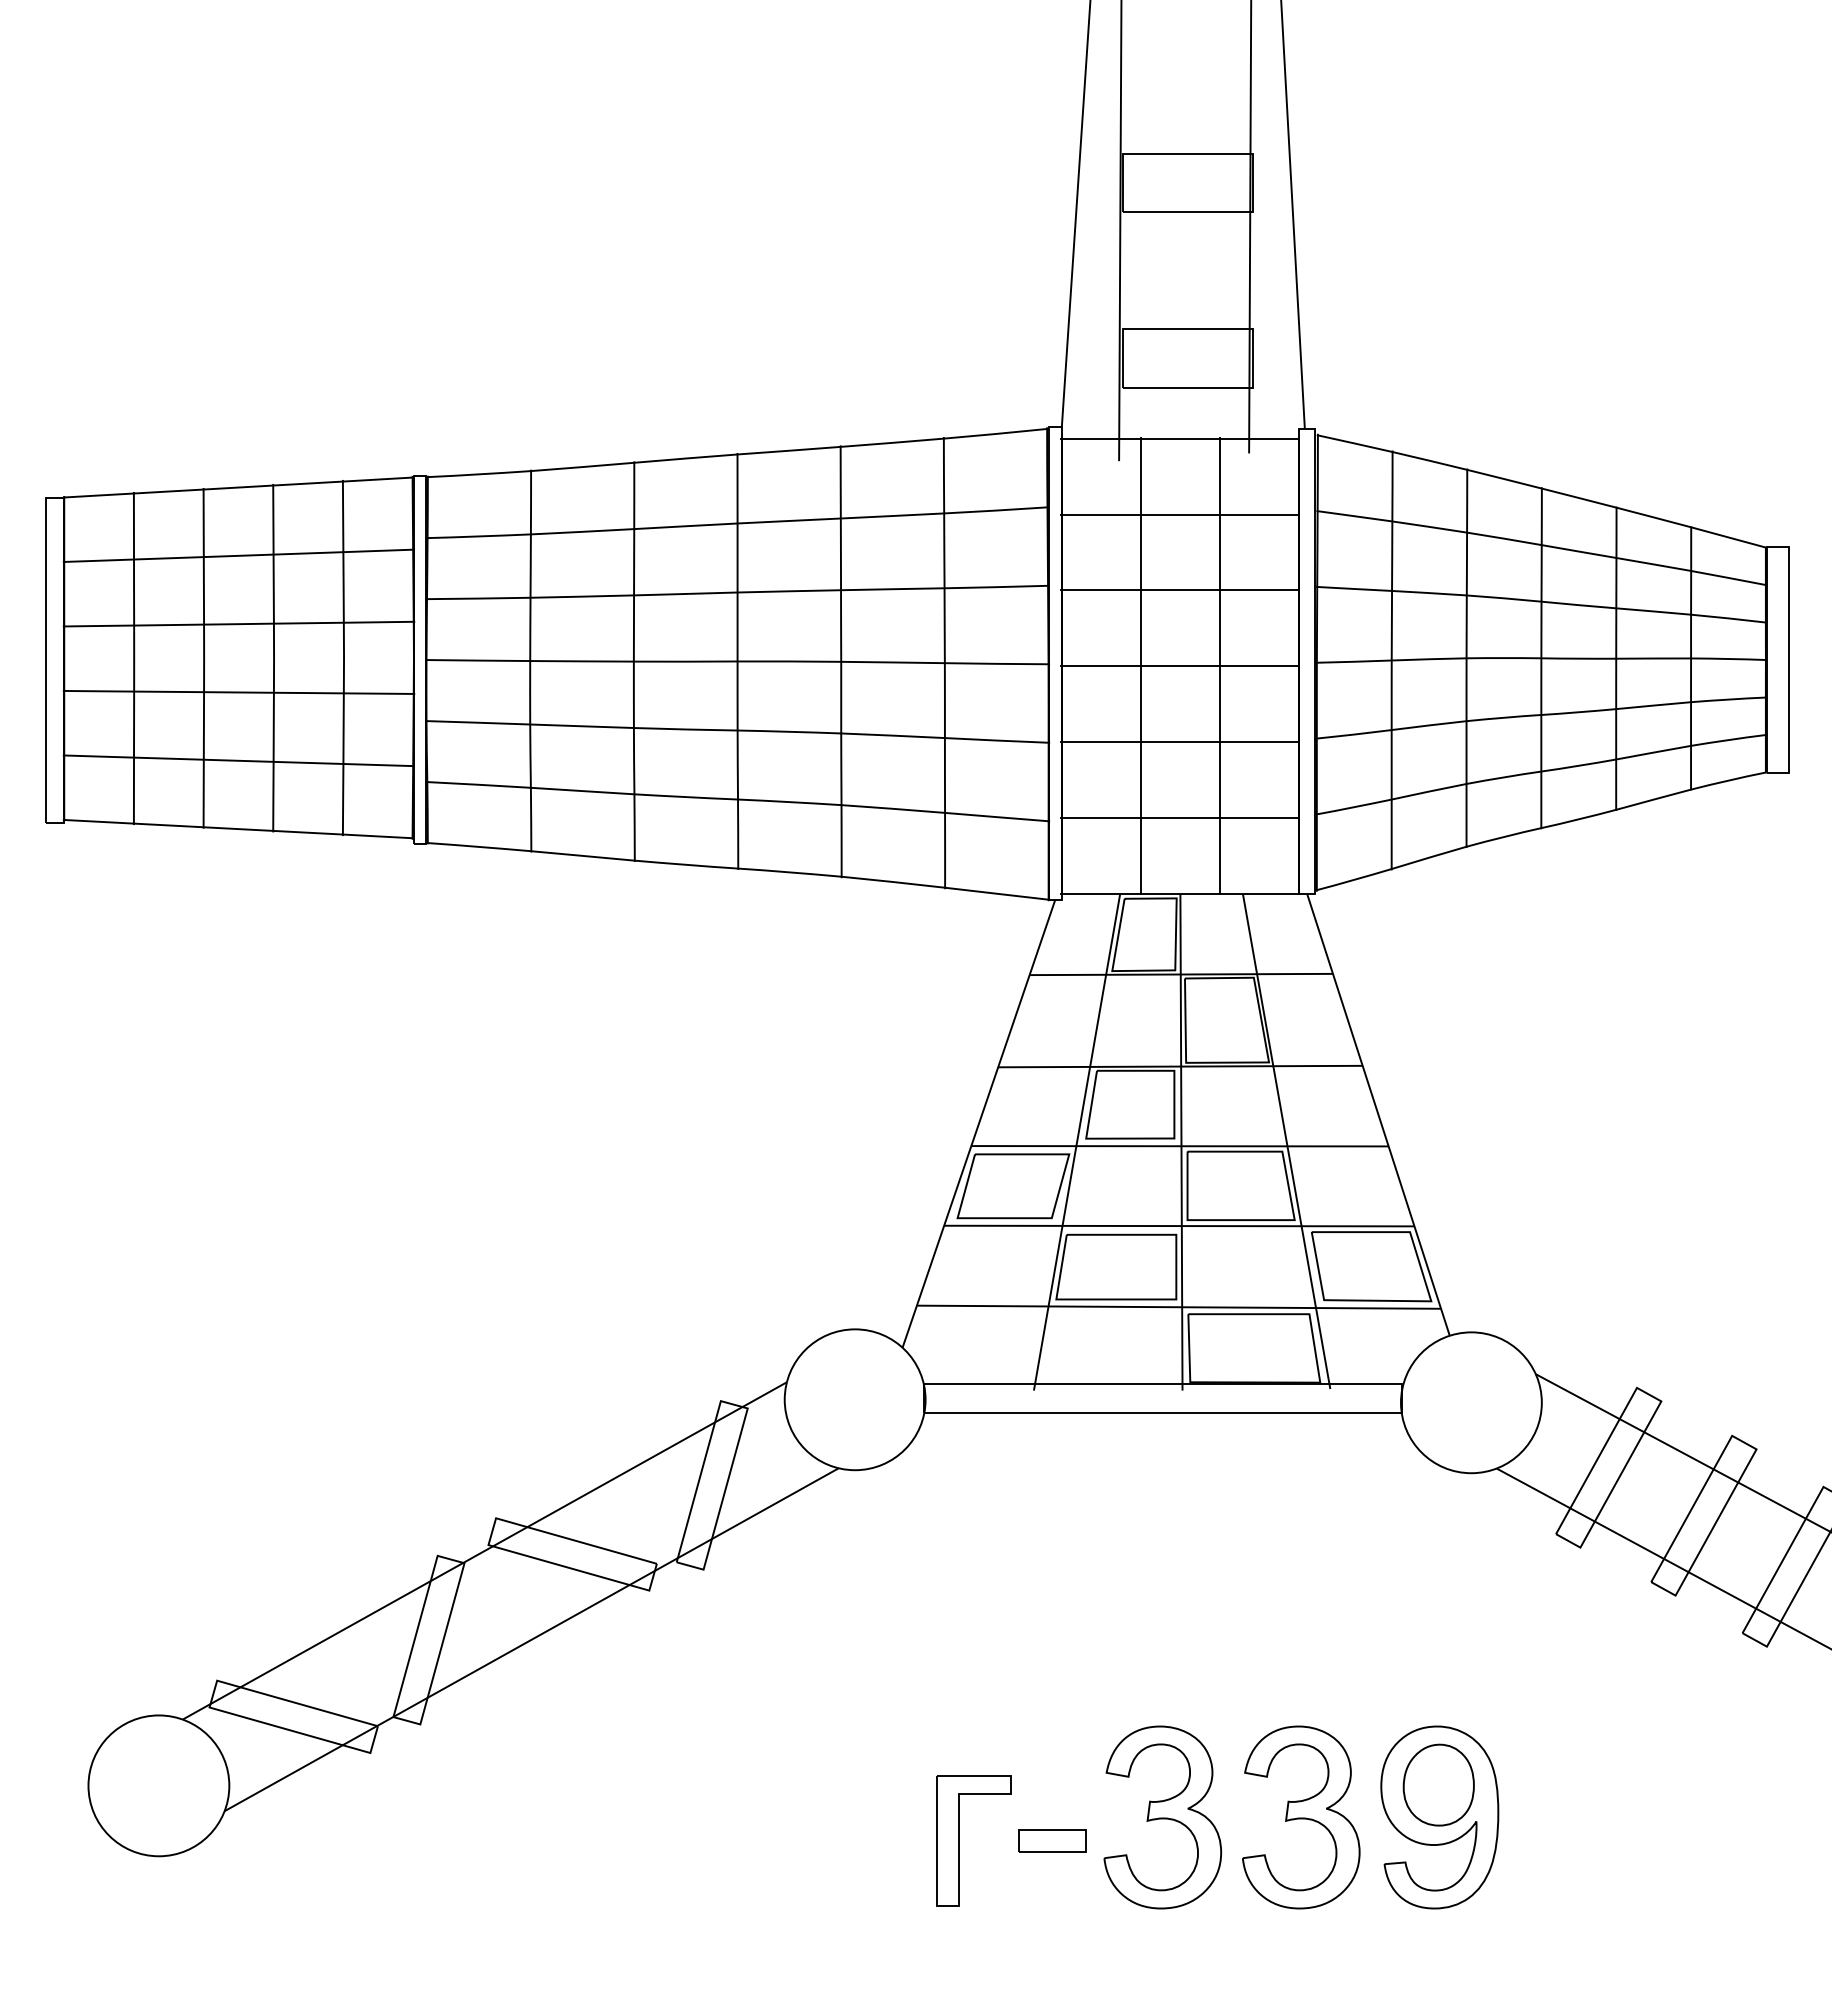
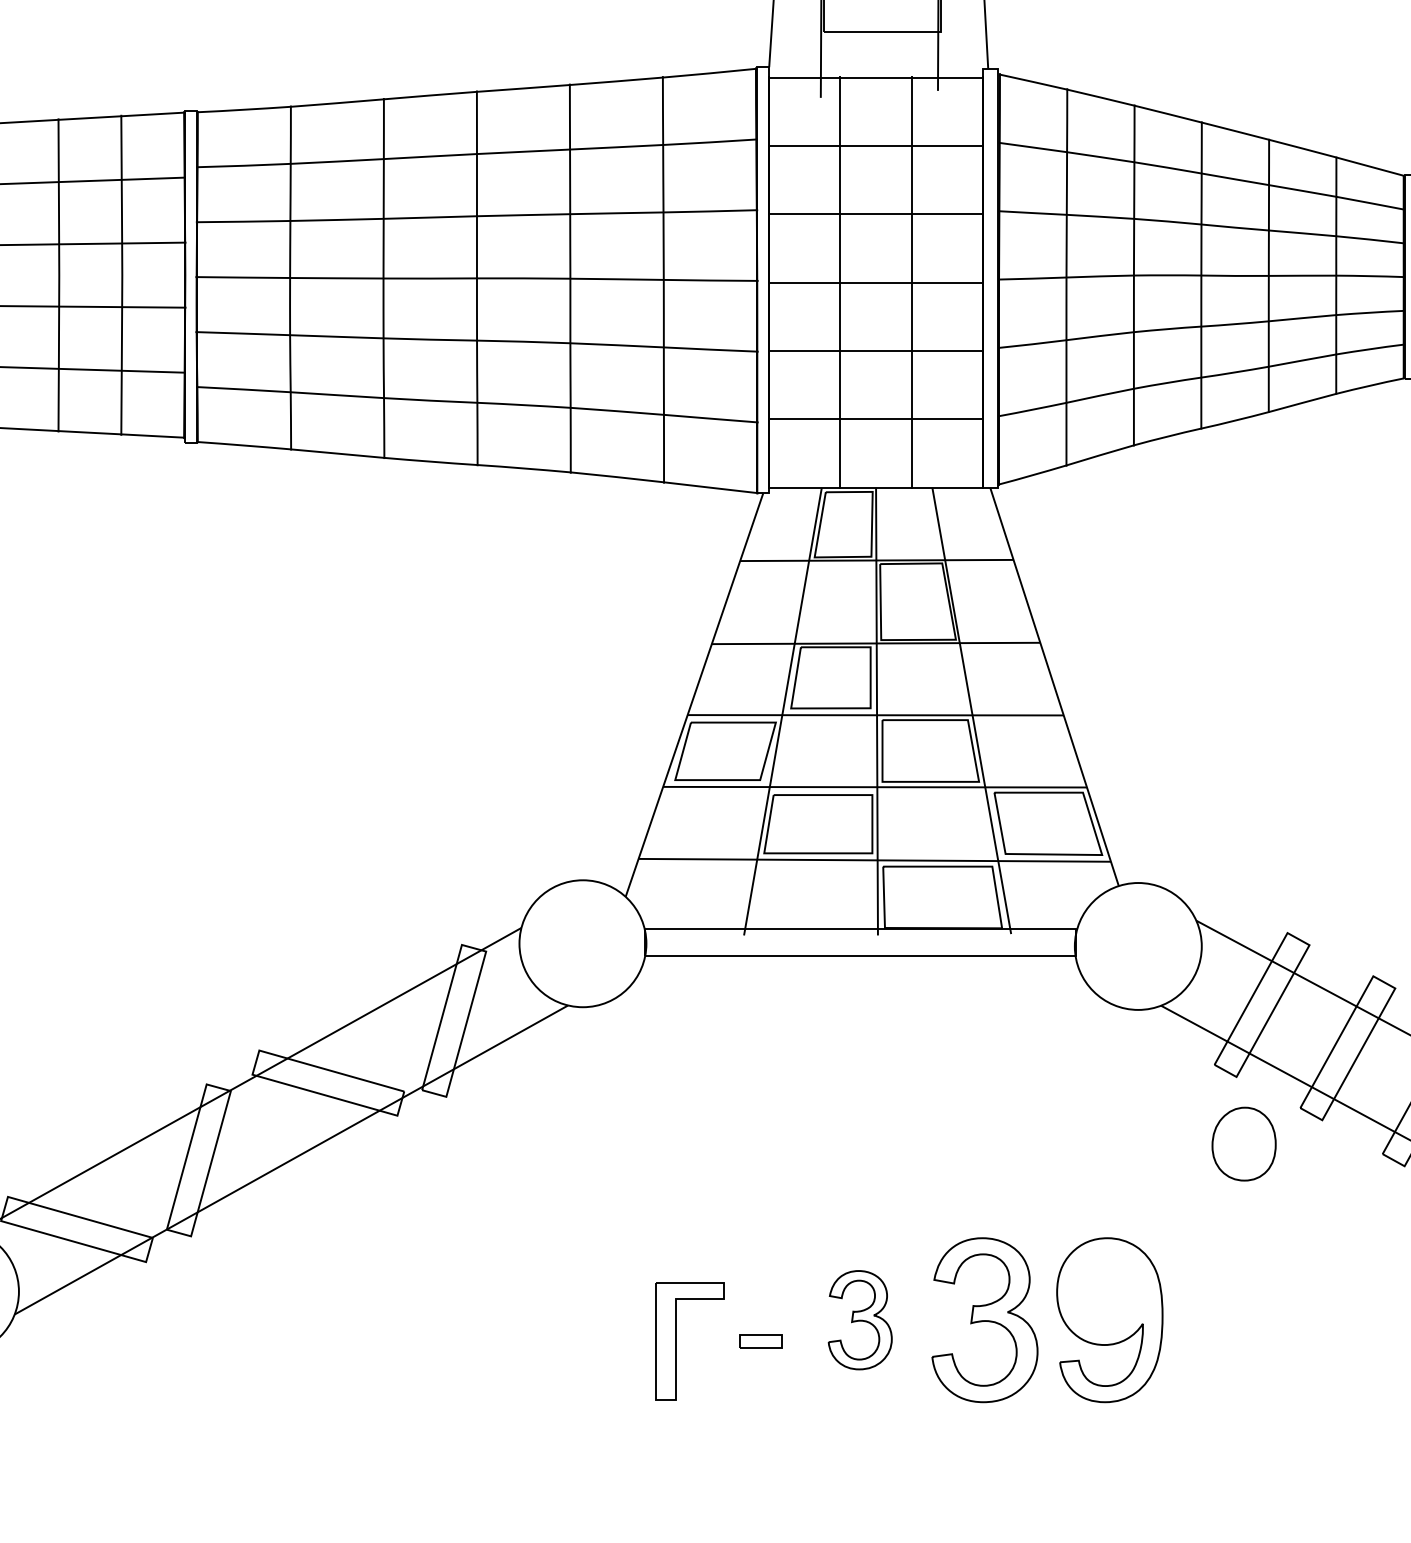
part: (1438, 1784) -> (1243, 1143), moved
part: (1162, 1817) -> (859, 1320), size x0.6
part: (1052, 1840) -> (760, 1340), size x0.7

